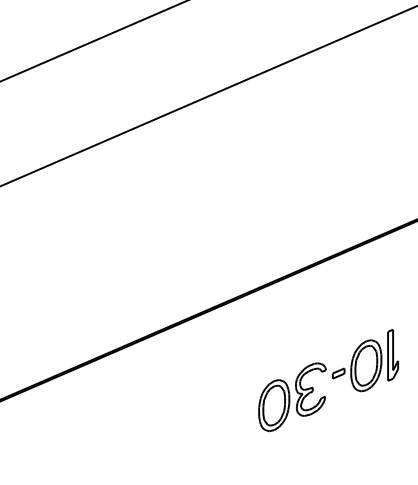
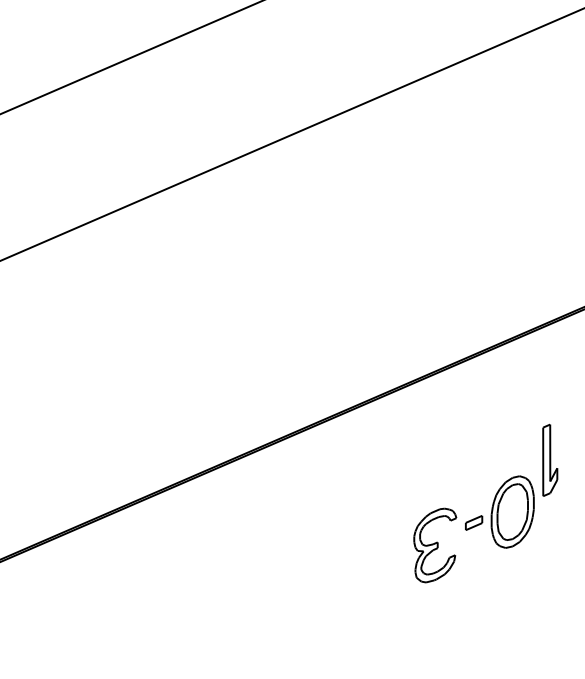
part: (393, 354) -> (550, 459), moved
part: (274, 405) -> (383, 567), removed

